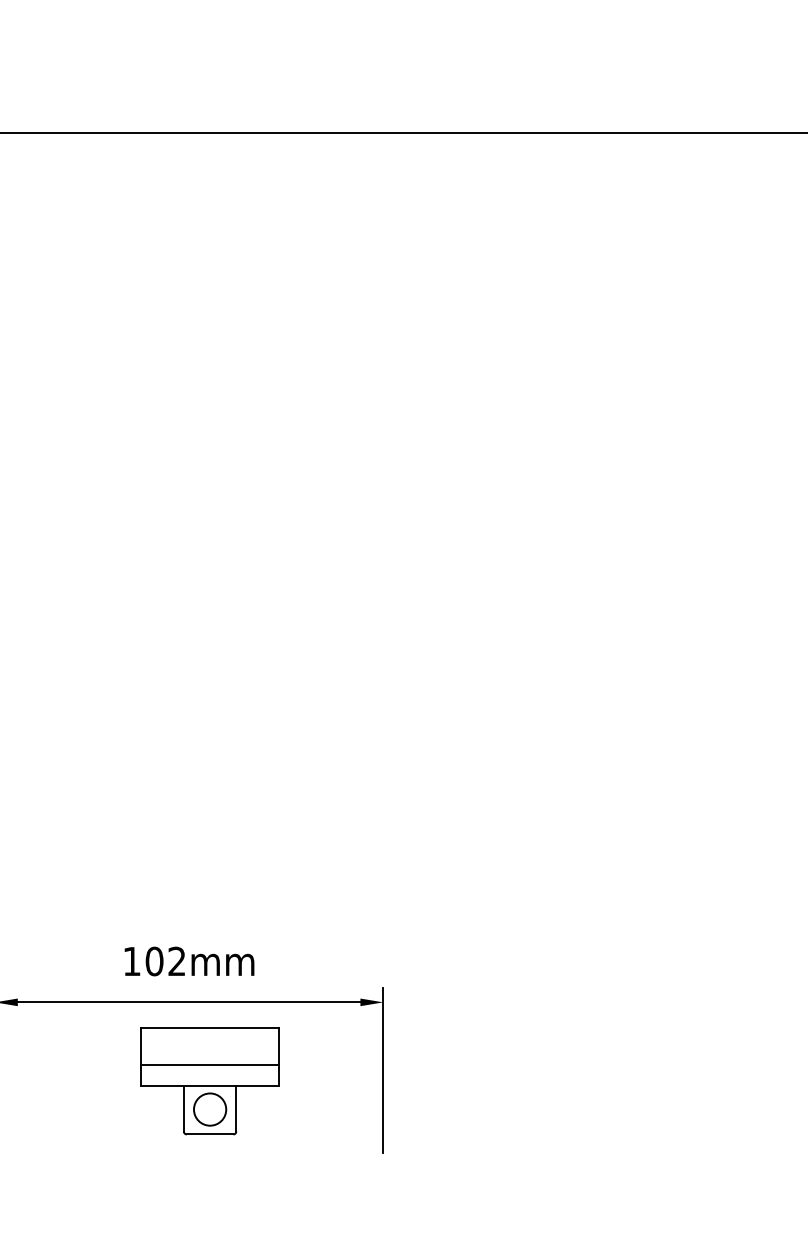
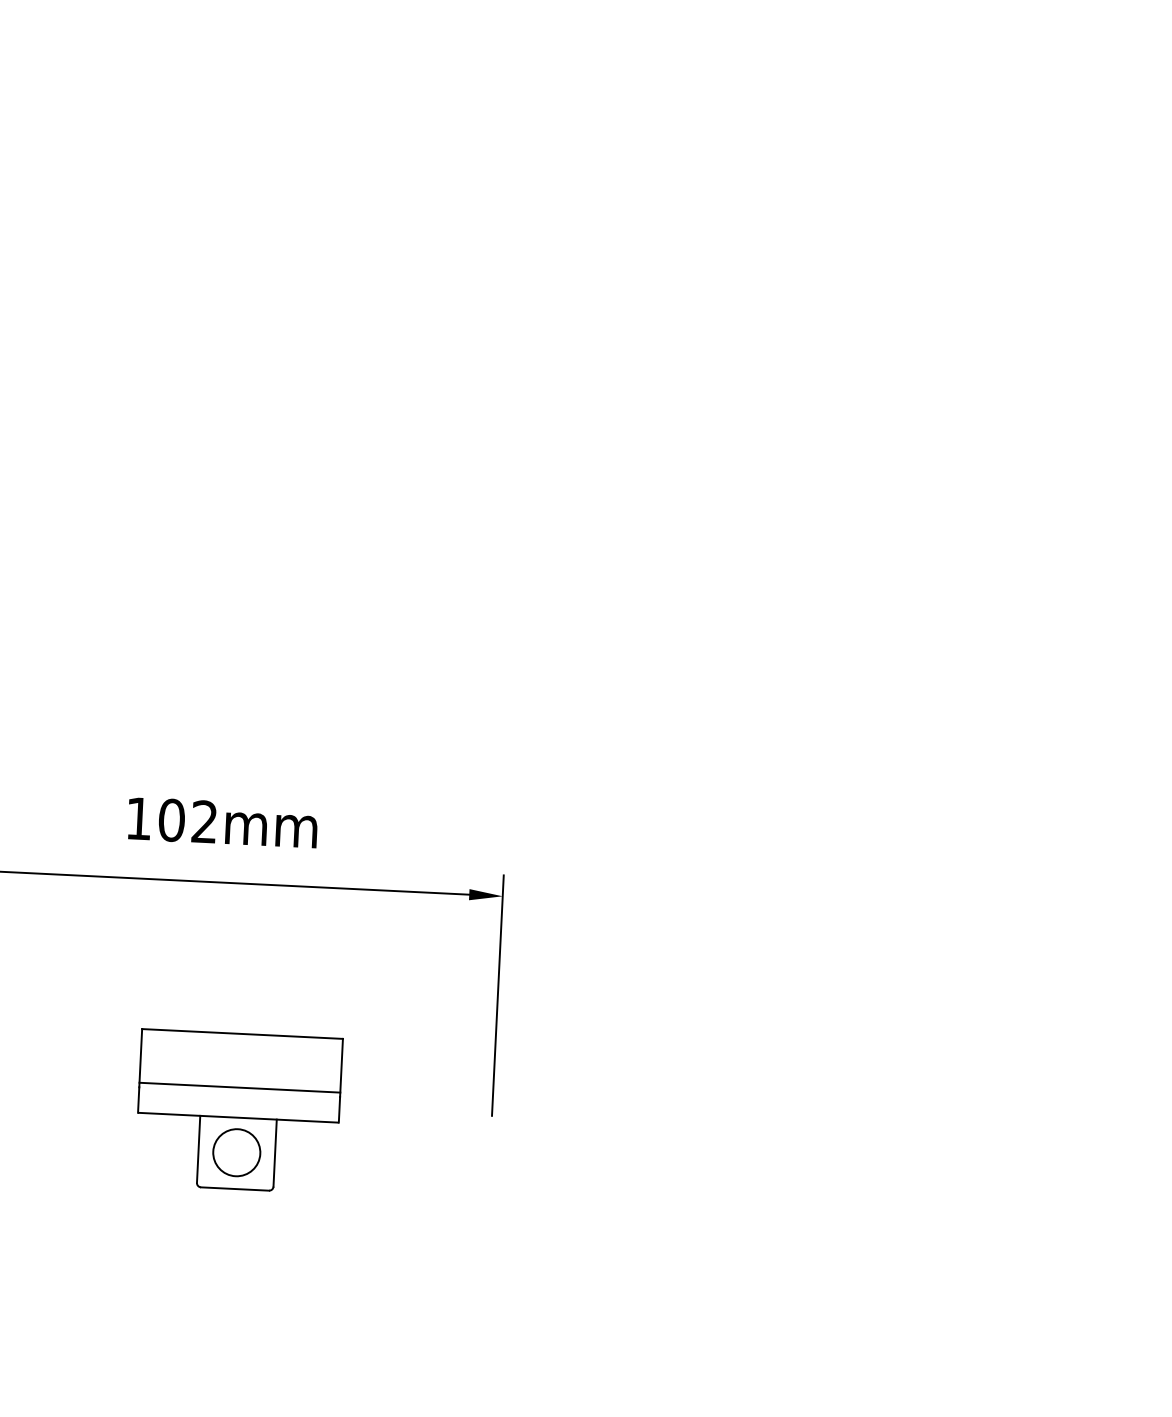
part: (209, 1081) -> (237, 1111), moved

